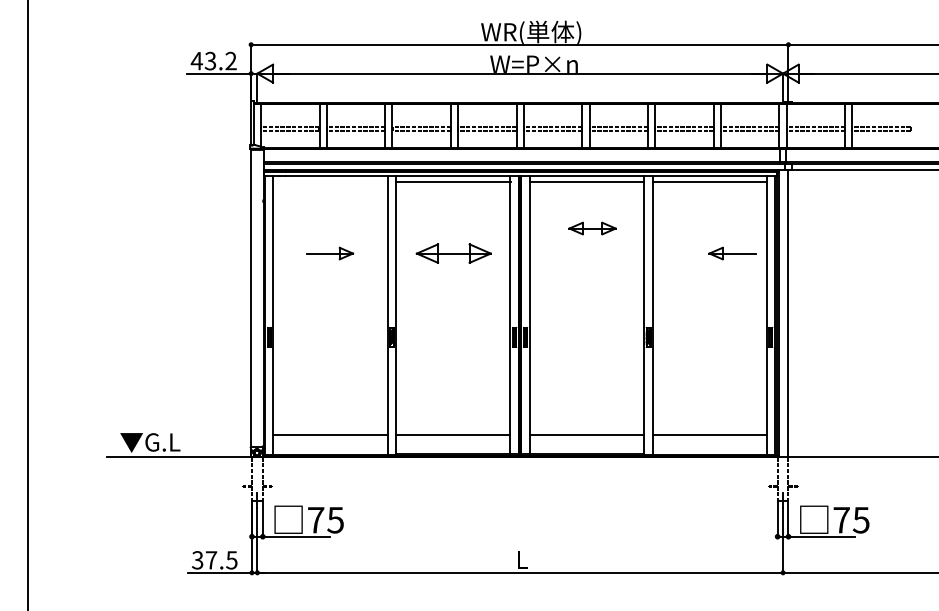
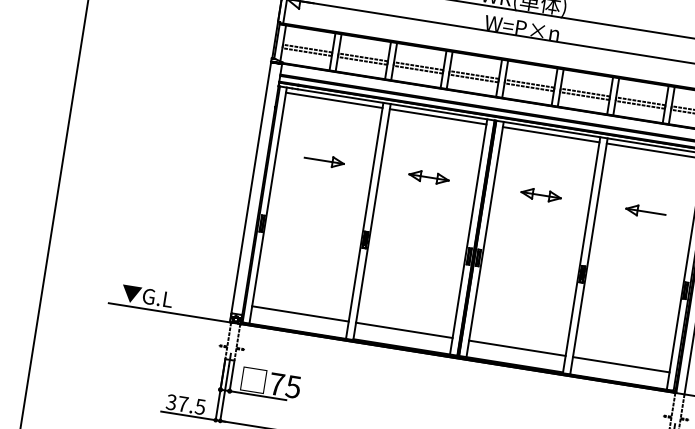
line: (330, 181) -> (334, 100), added
part: (592, 228) -> (541, 195), moved
part: (453, 253) -> (428, 177), size x0.62
part: (732, 253) -> (645, 211), moved

